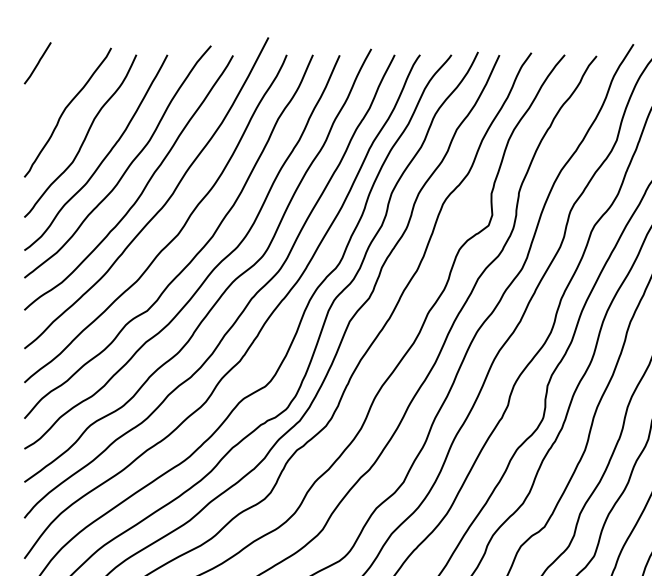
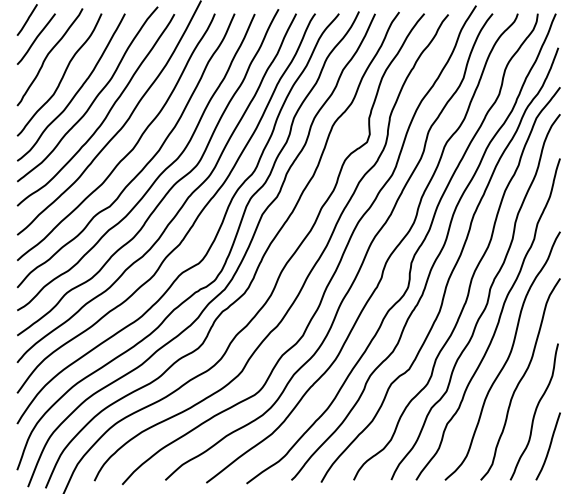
line: (49, 87) -> (36, 38), added

